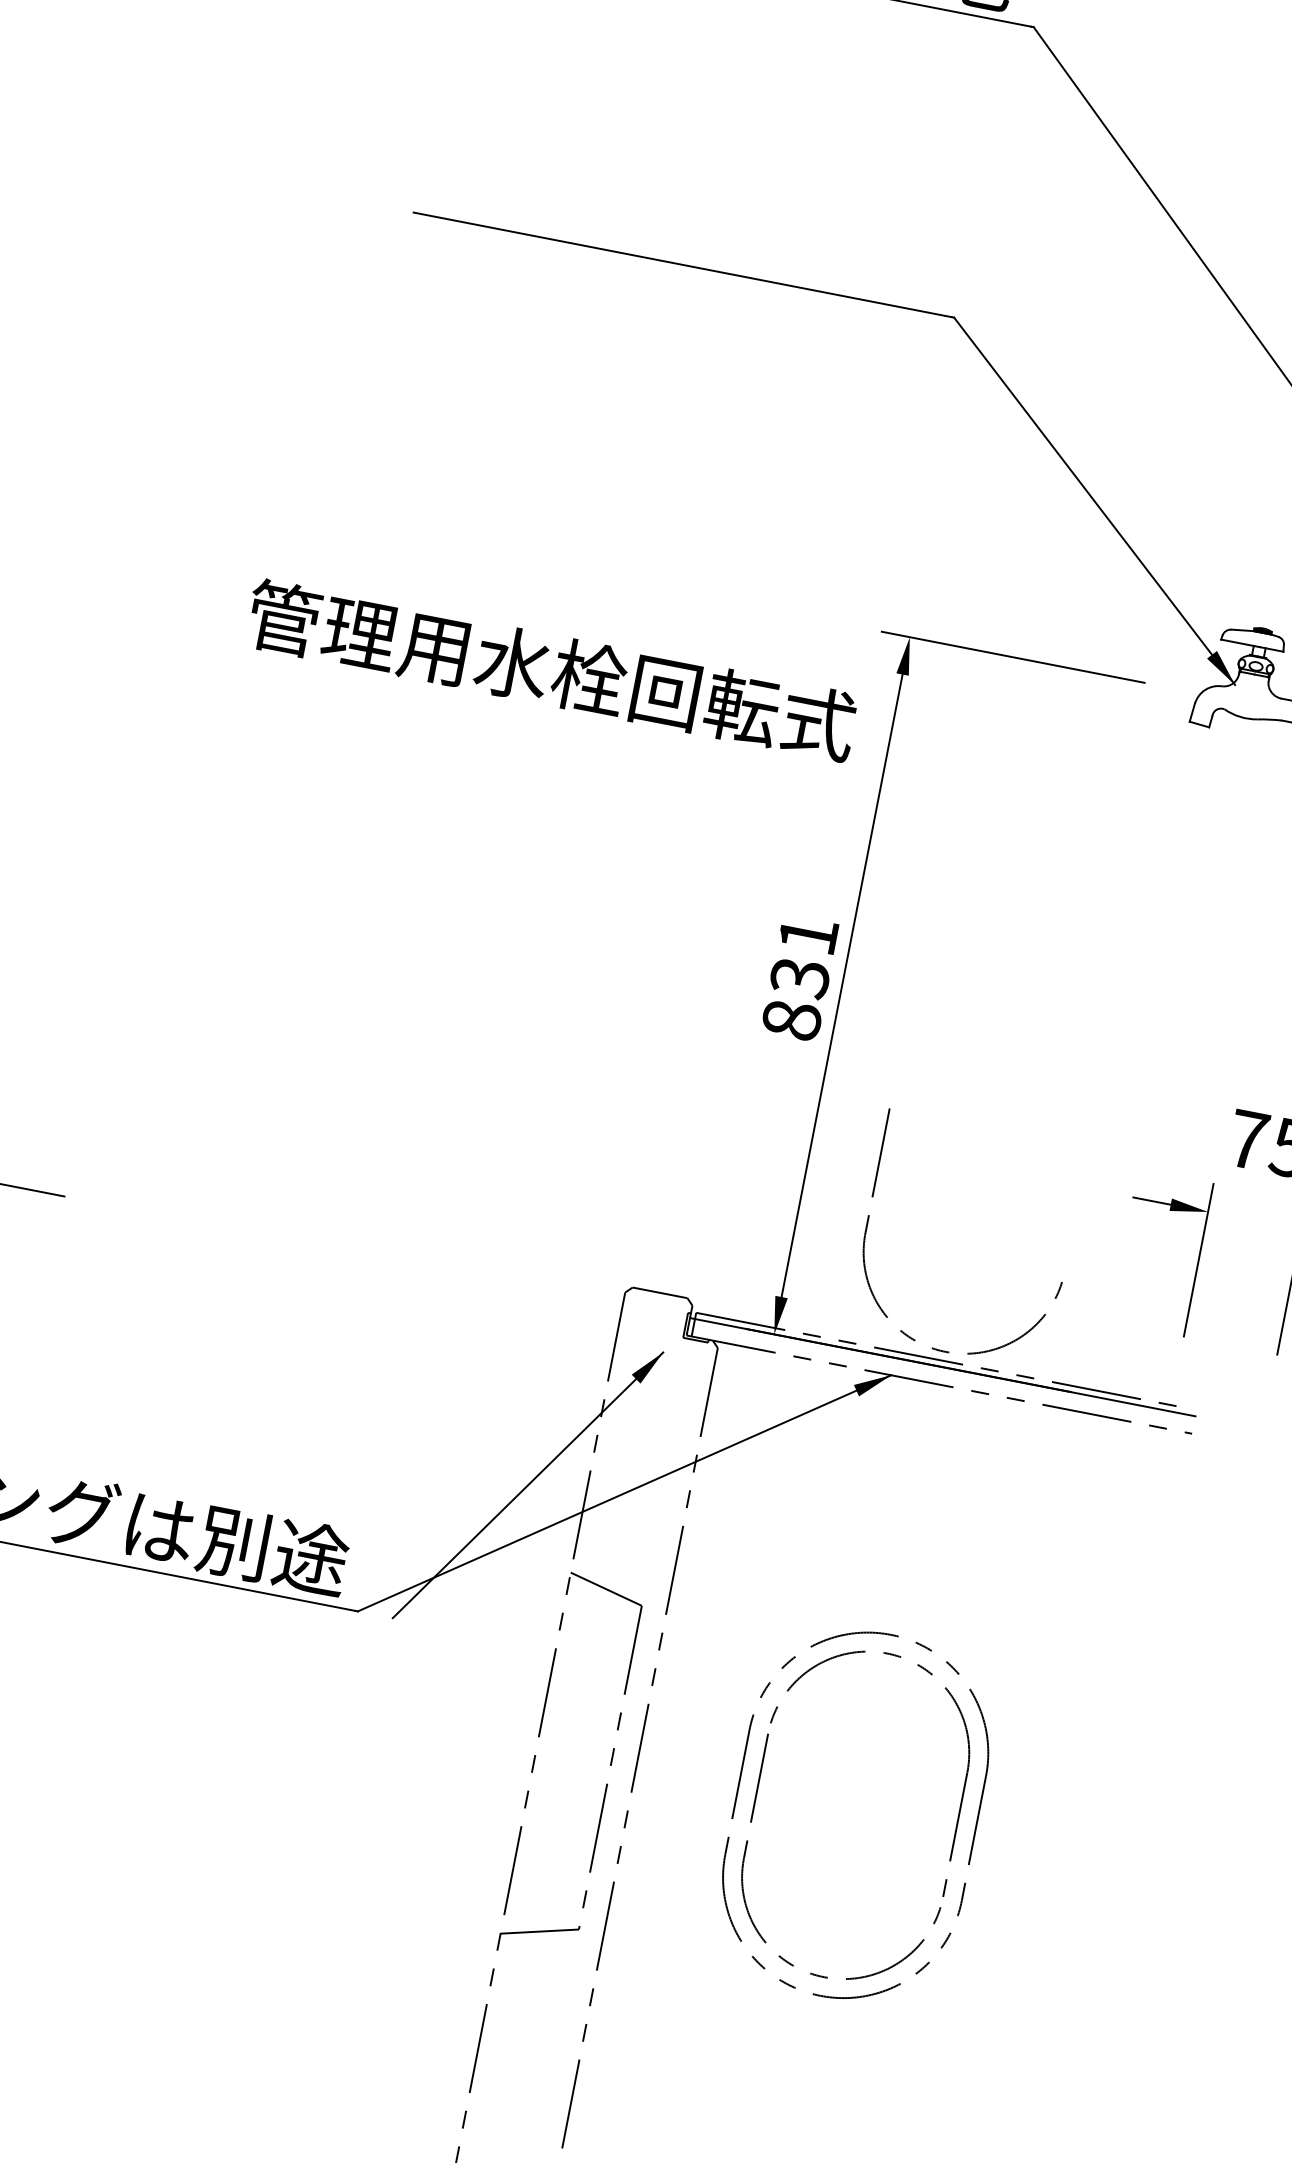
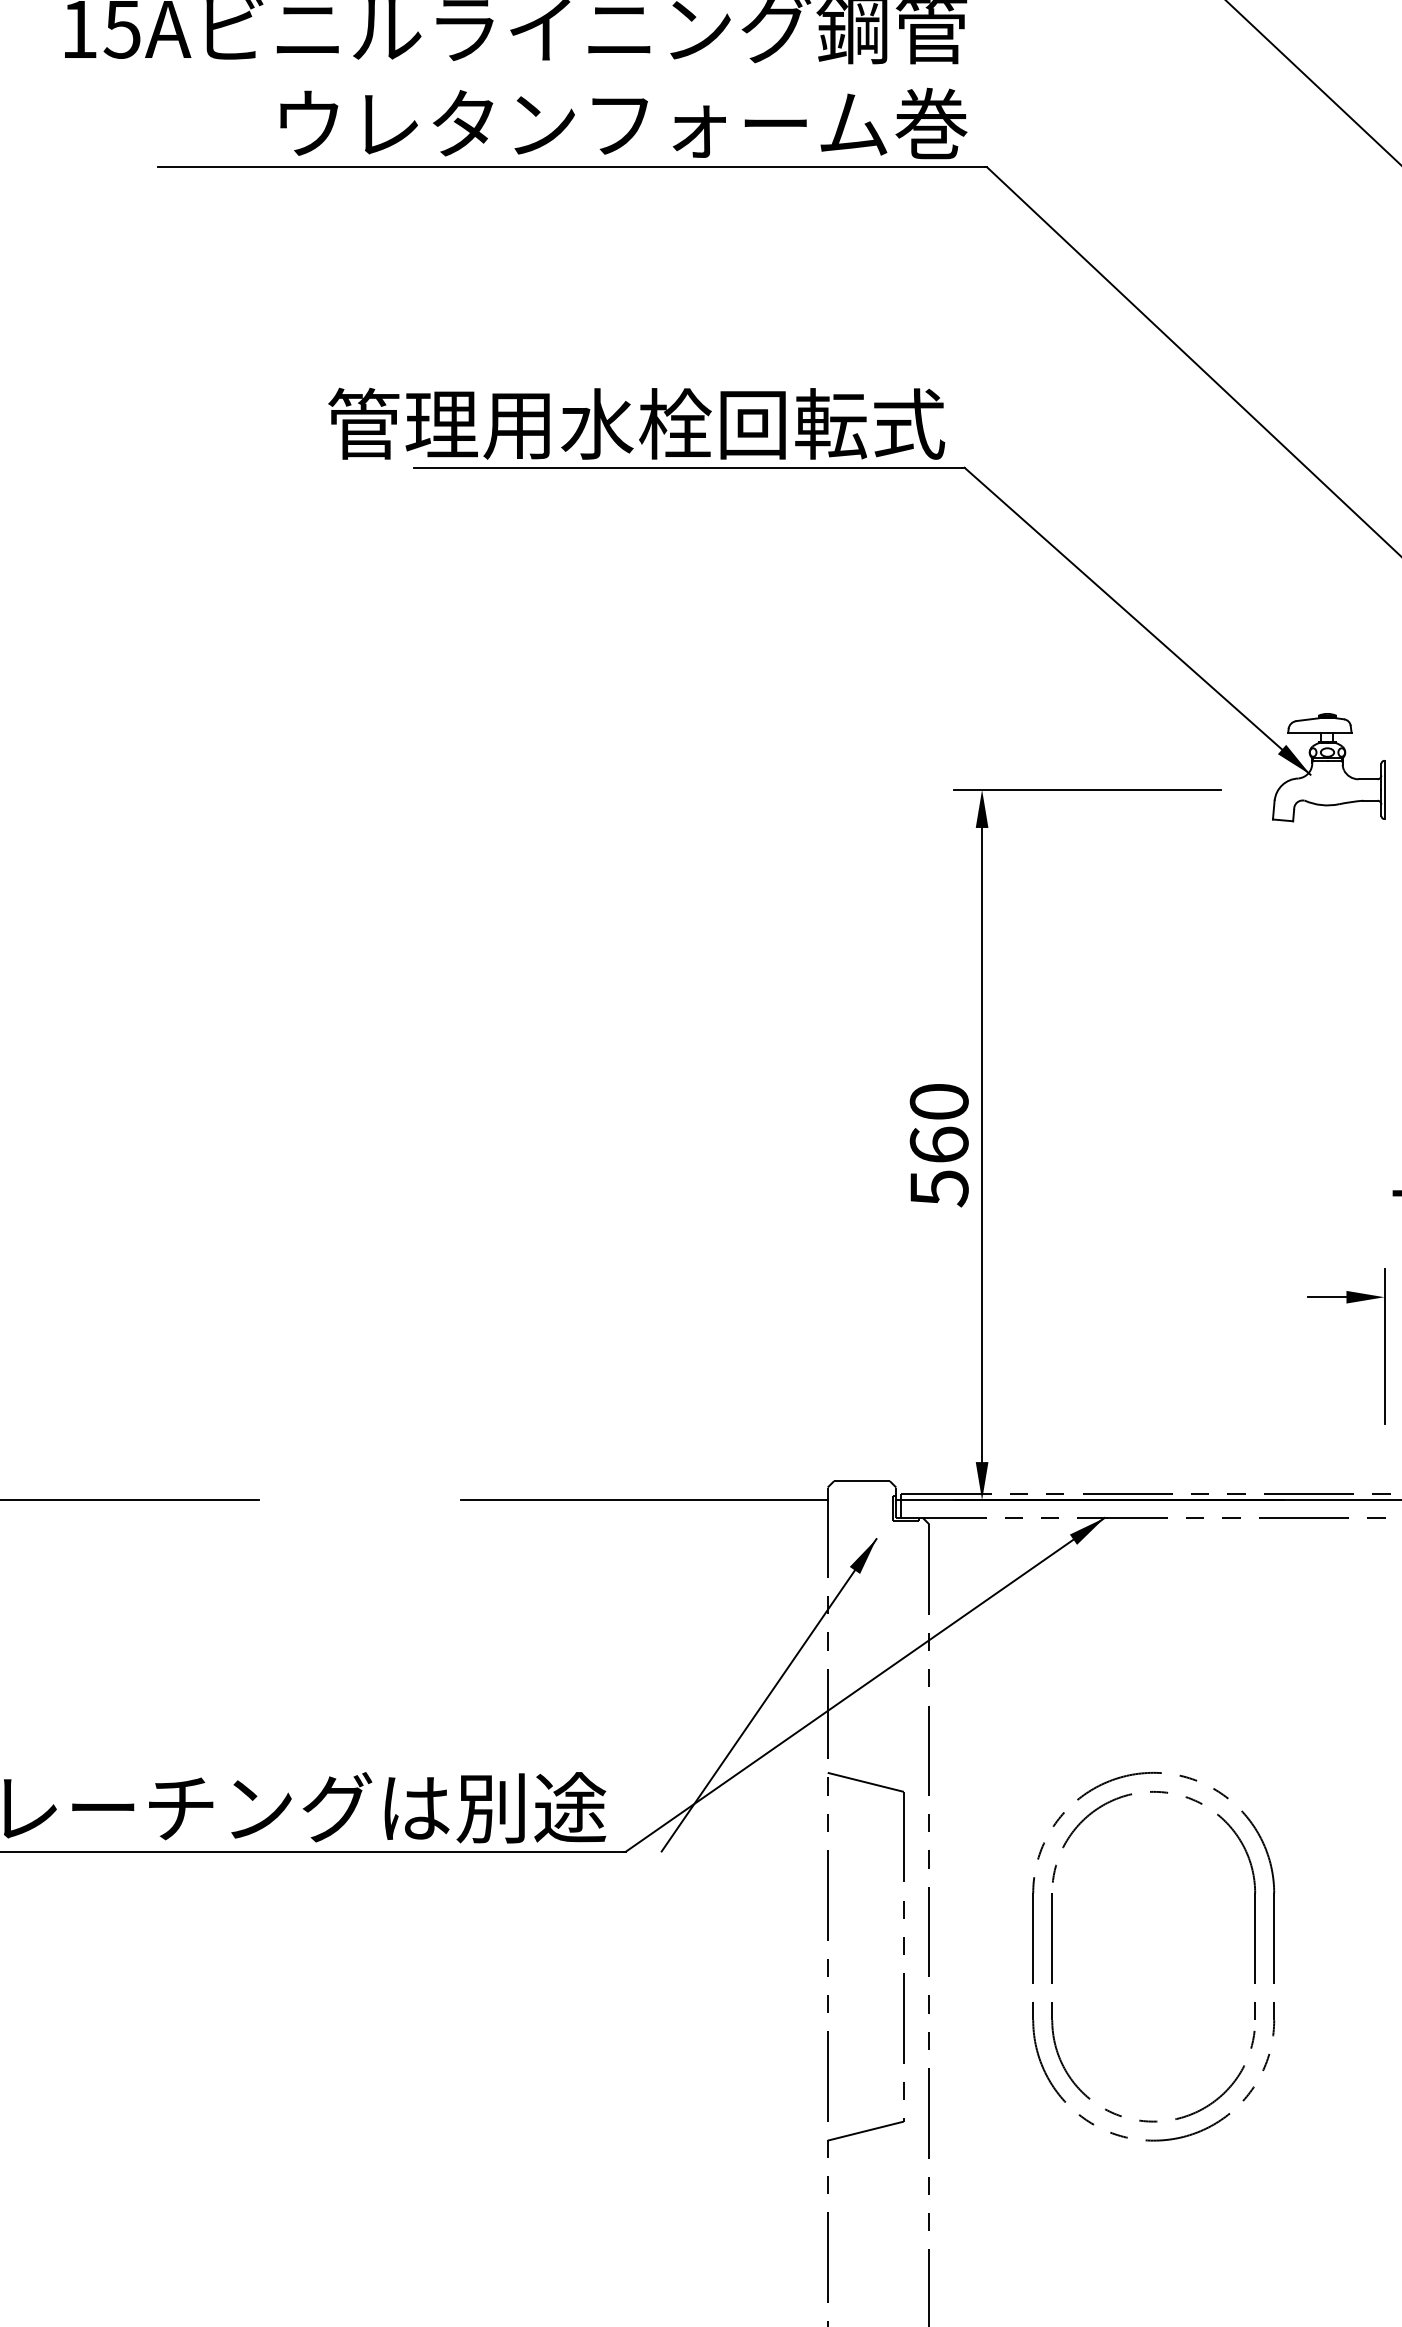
text: (551, 670) -> (636, 423), moved
text: (799, 977) -> (938, 1145), 831 -> 560
part: (866, 1233) -> (1053, 1383), removed
line: (442, 1270) -> (644, 1500), added

